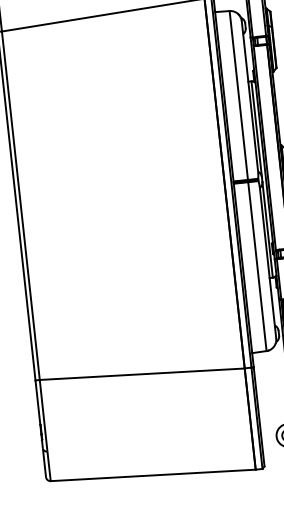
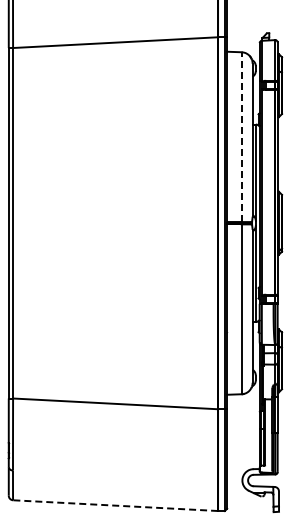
line: (238, 95) -> (241, 137), solid -> dashed
line: (153, 475) -> (115, 505), solid -> dashed

